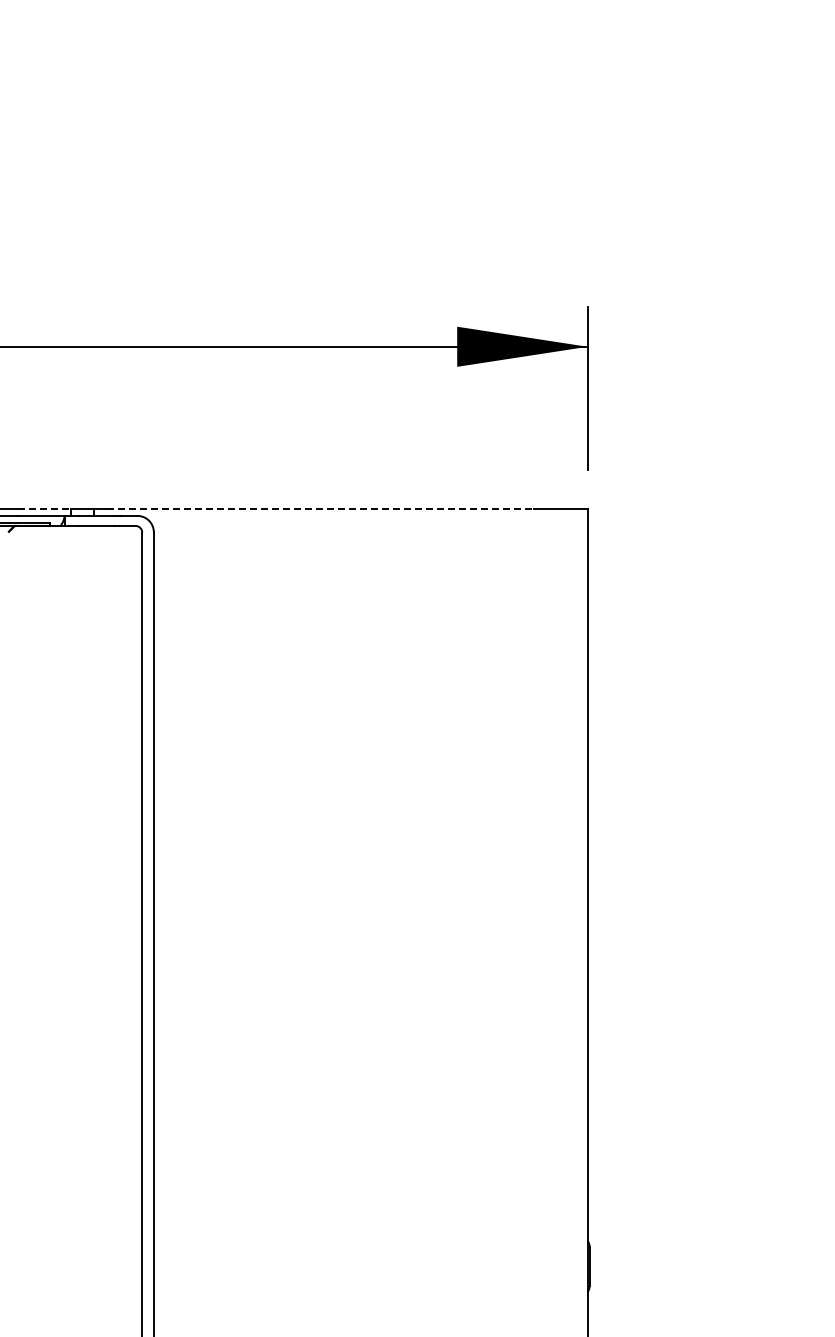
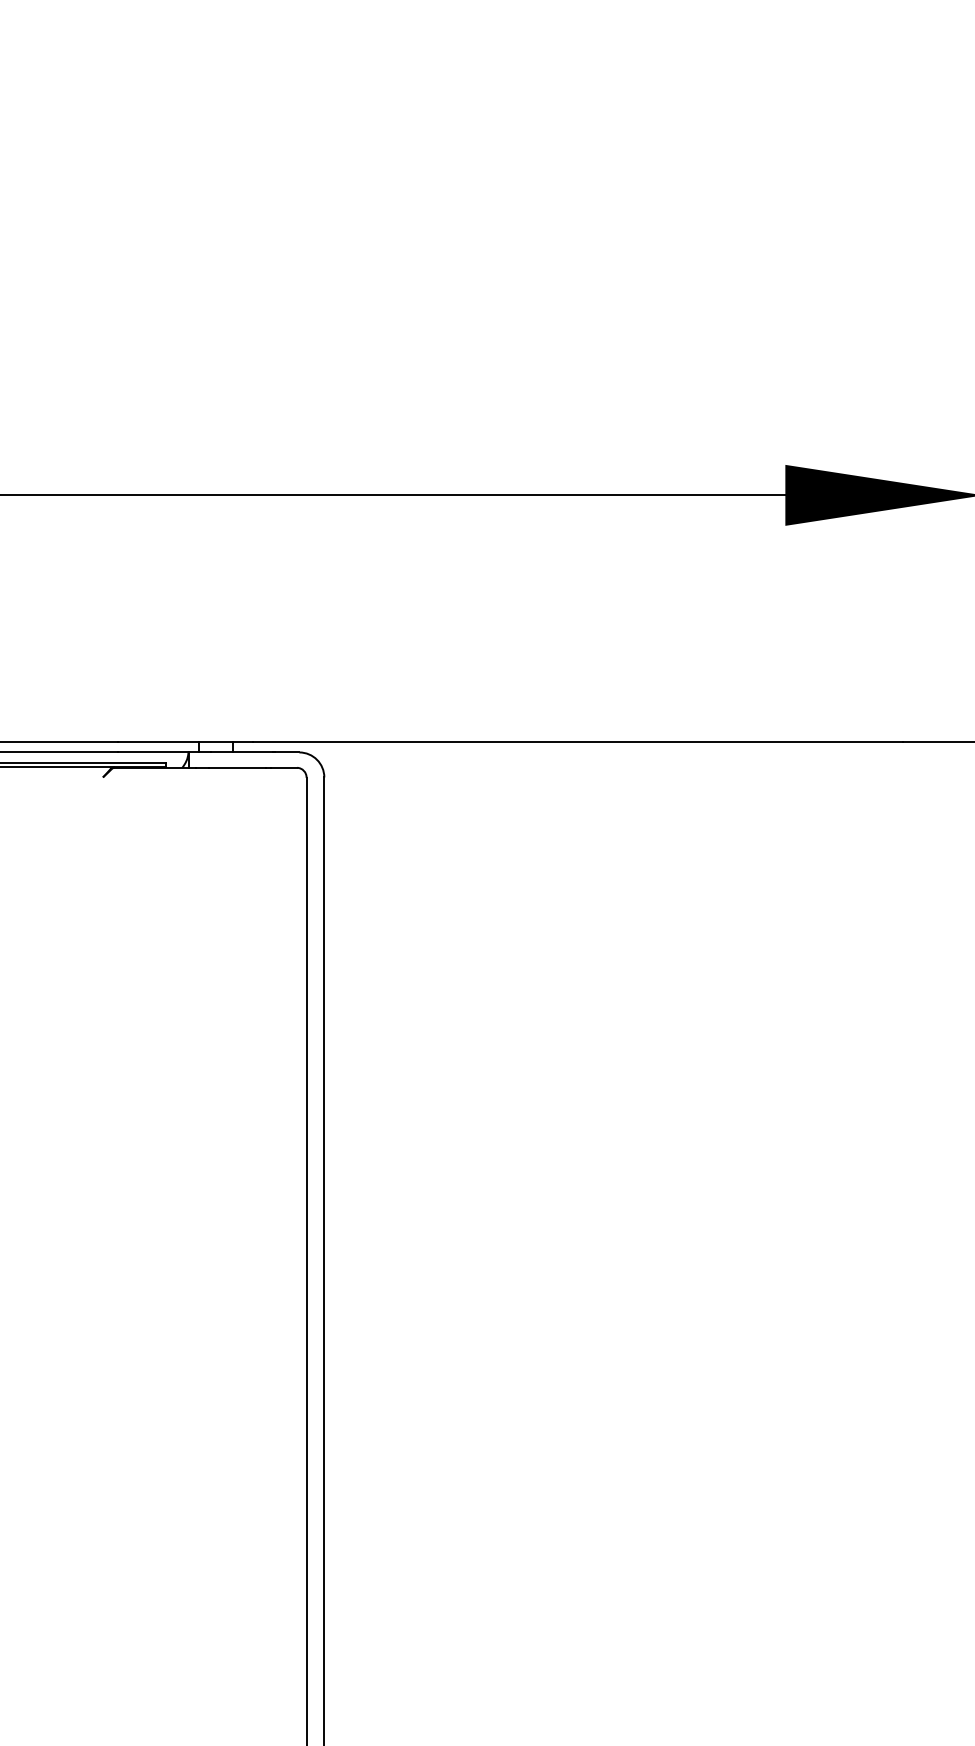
line: (45, 509) -> (159, 742), dashed -> solid
line: (320, 509) -> (577, 742), dashed -> solid

